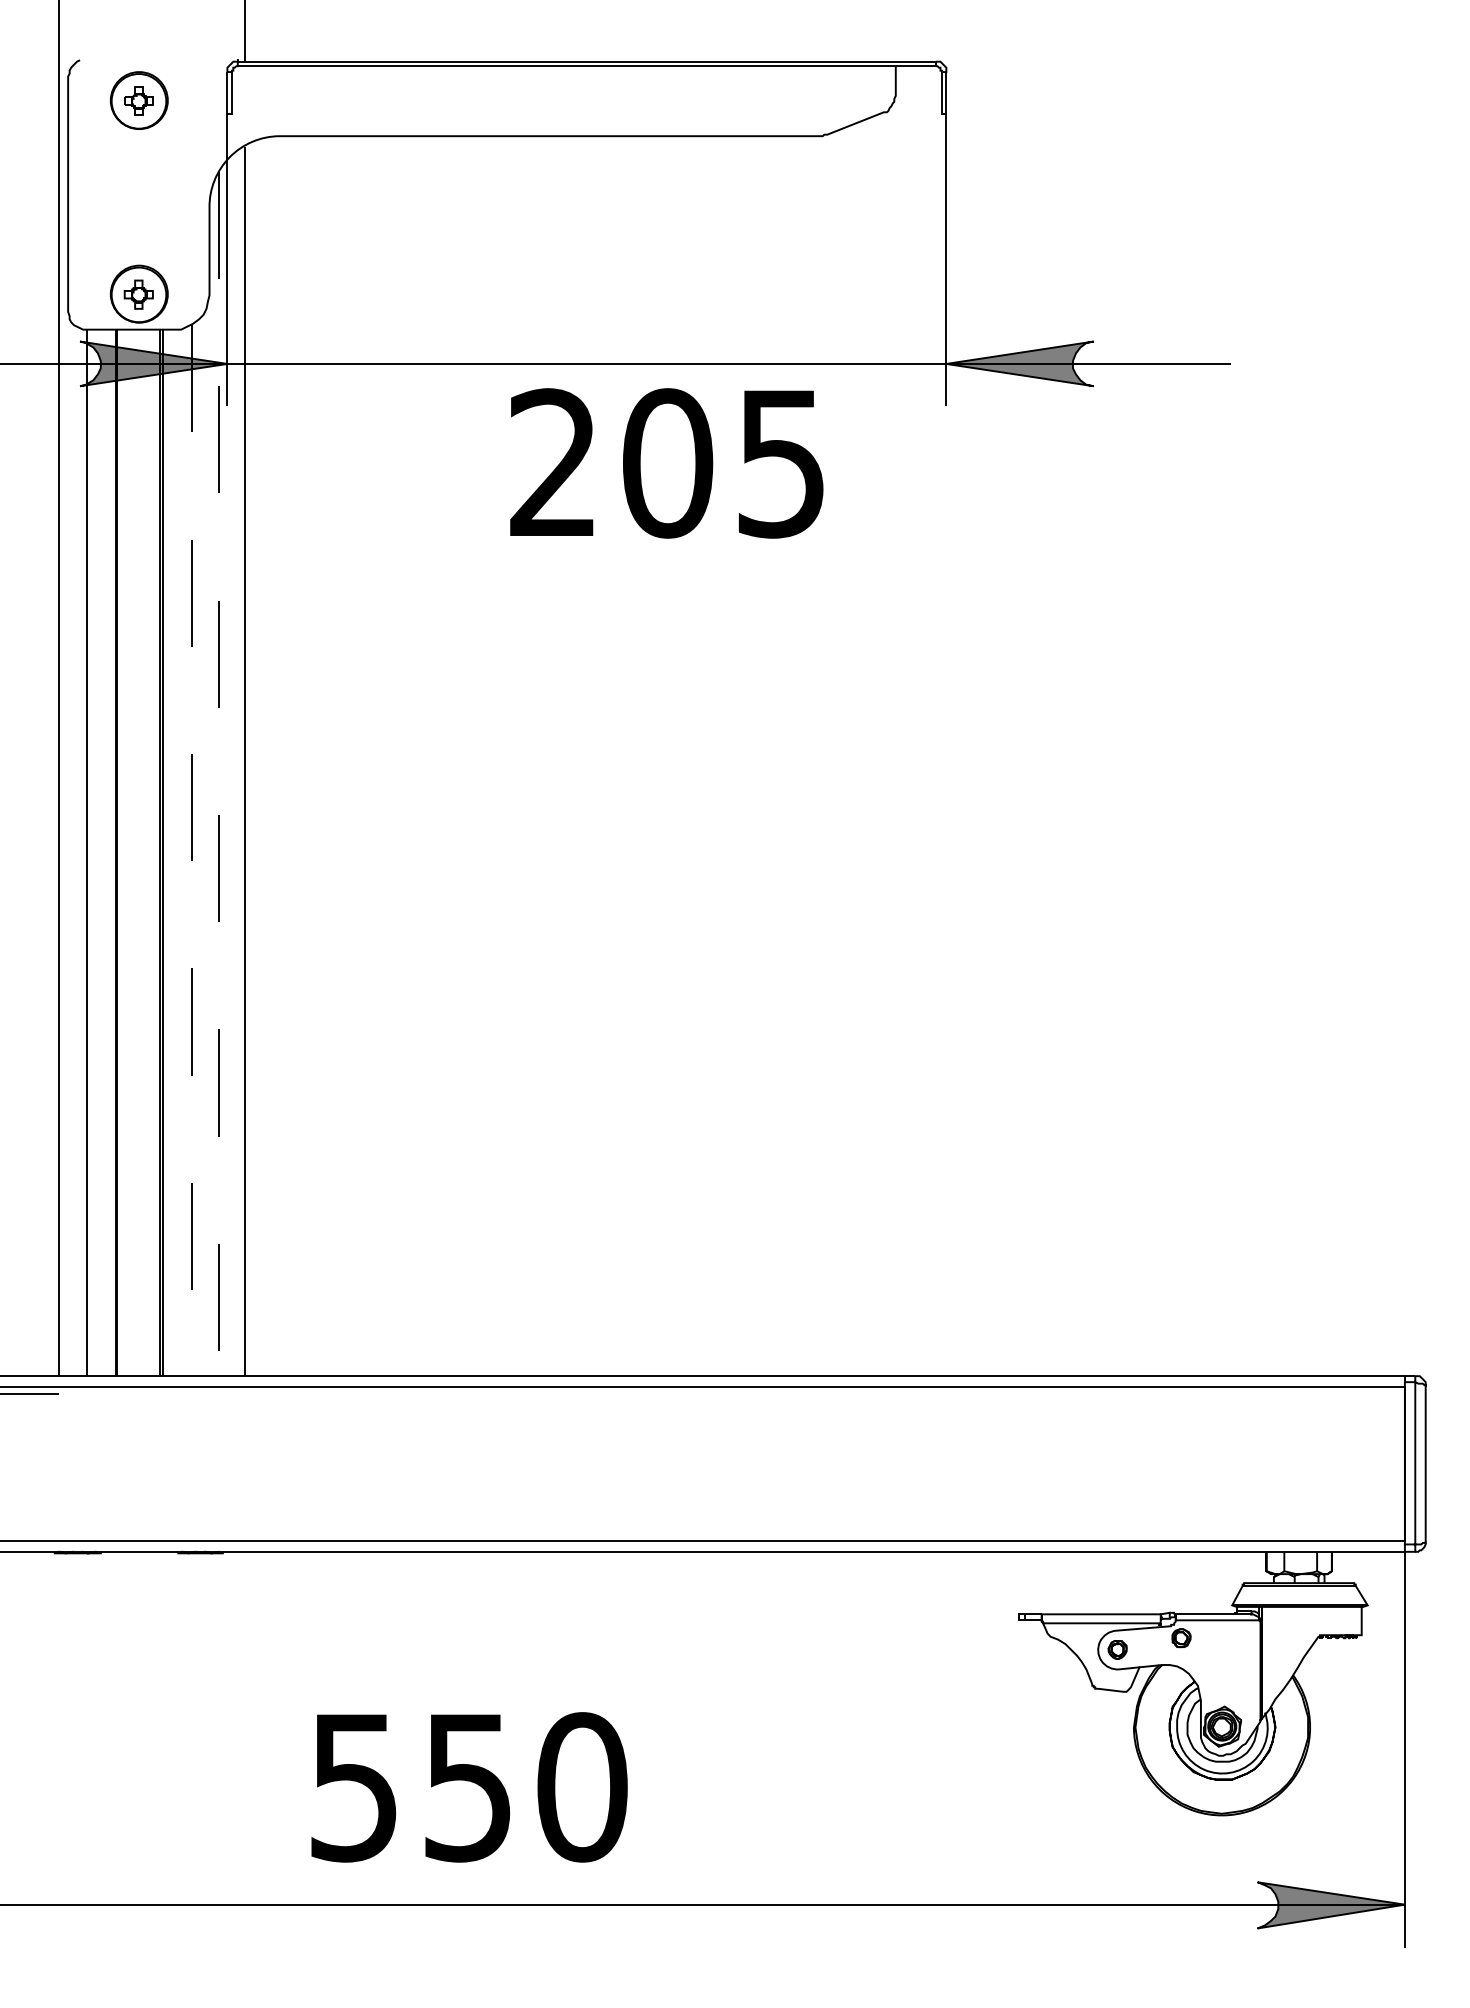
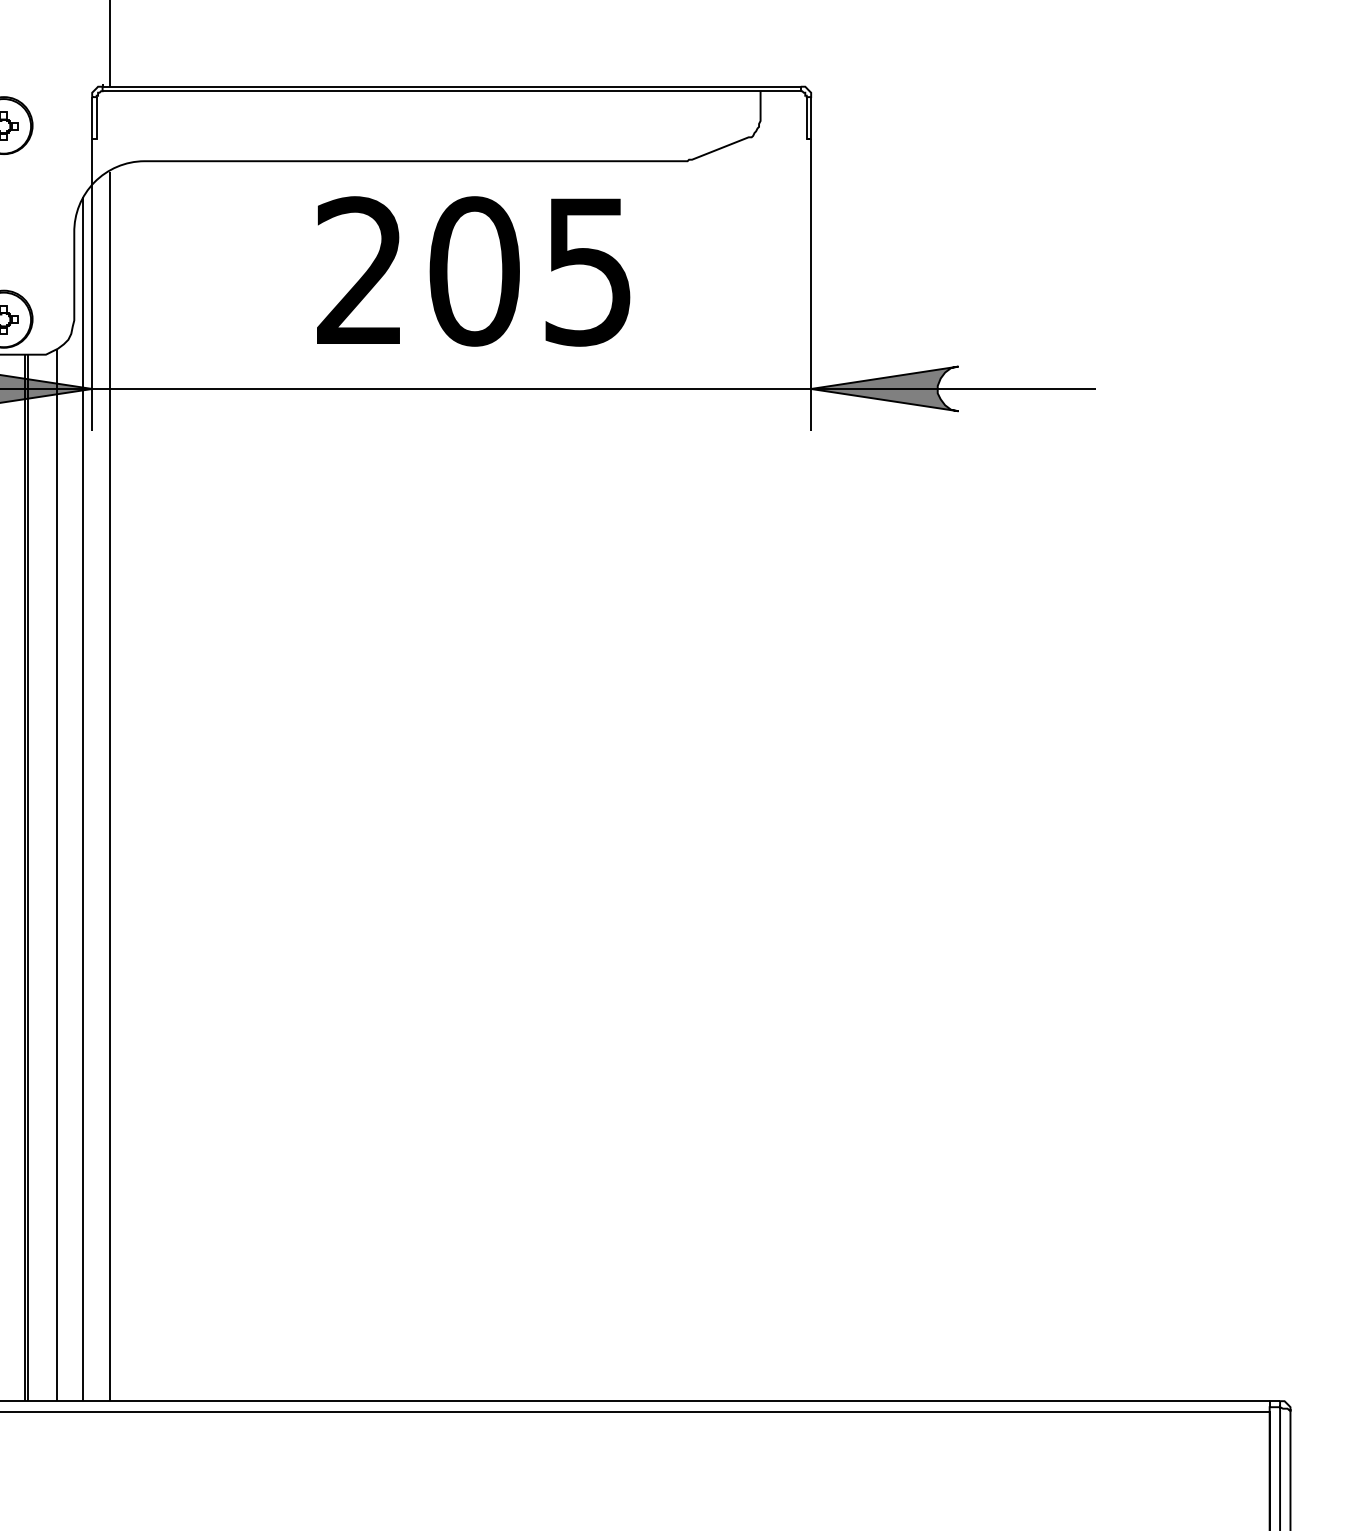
text: (666, 463) -> (473, 271), moved
line: (218, 774) -> (83, 799), dashed -> solid
line: (191, 851) -> (56, 876), dashed -> solid

